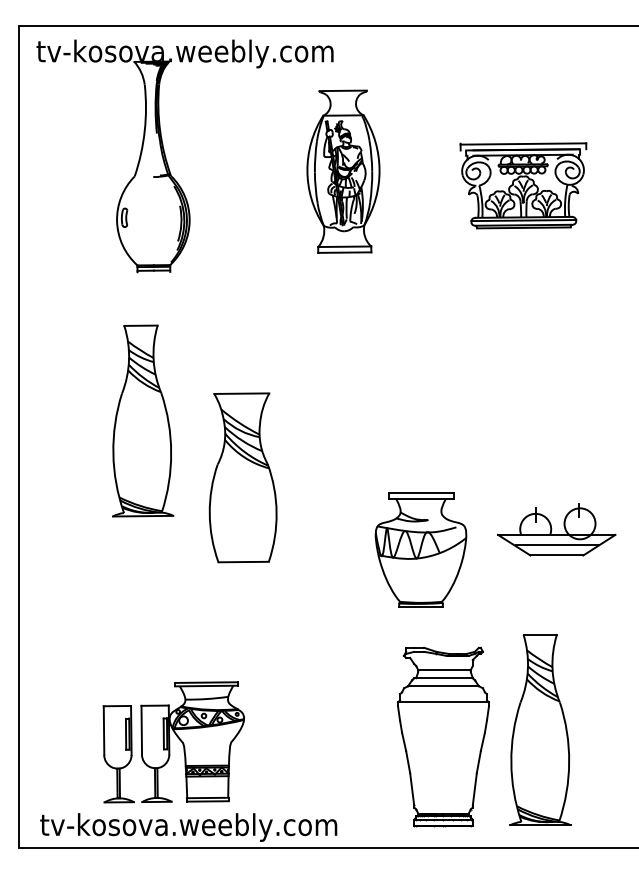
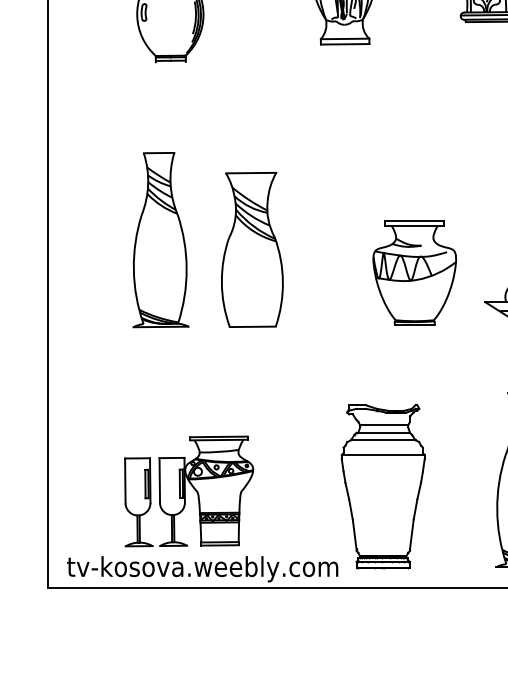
part: (143, 420) -> (161, 239), moved
part: (420, 549) -> (414, 272), moved
part: (443, 736) -> (383, 486), moved

